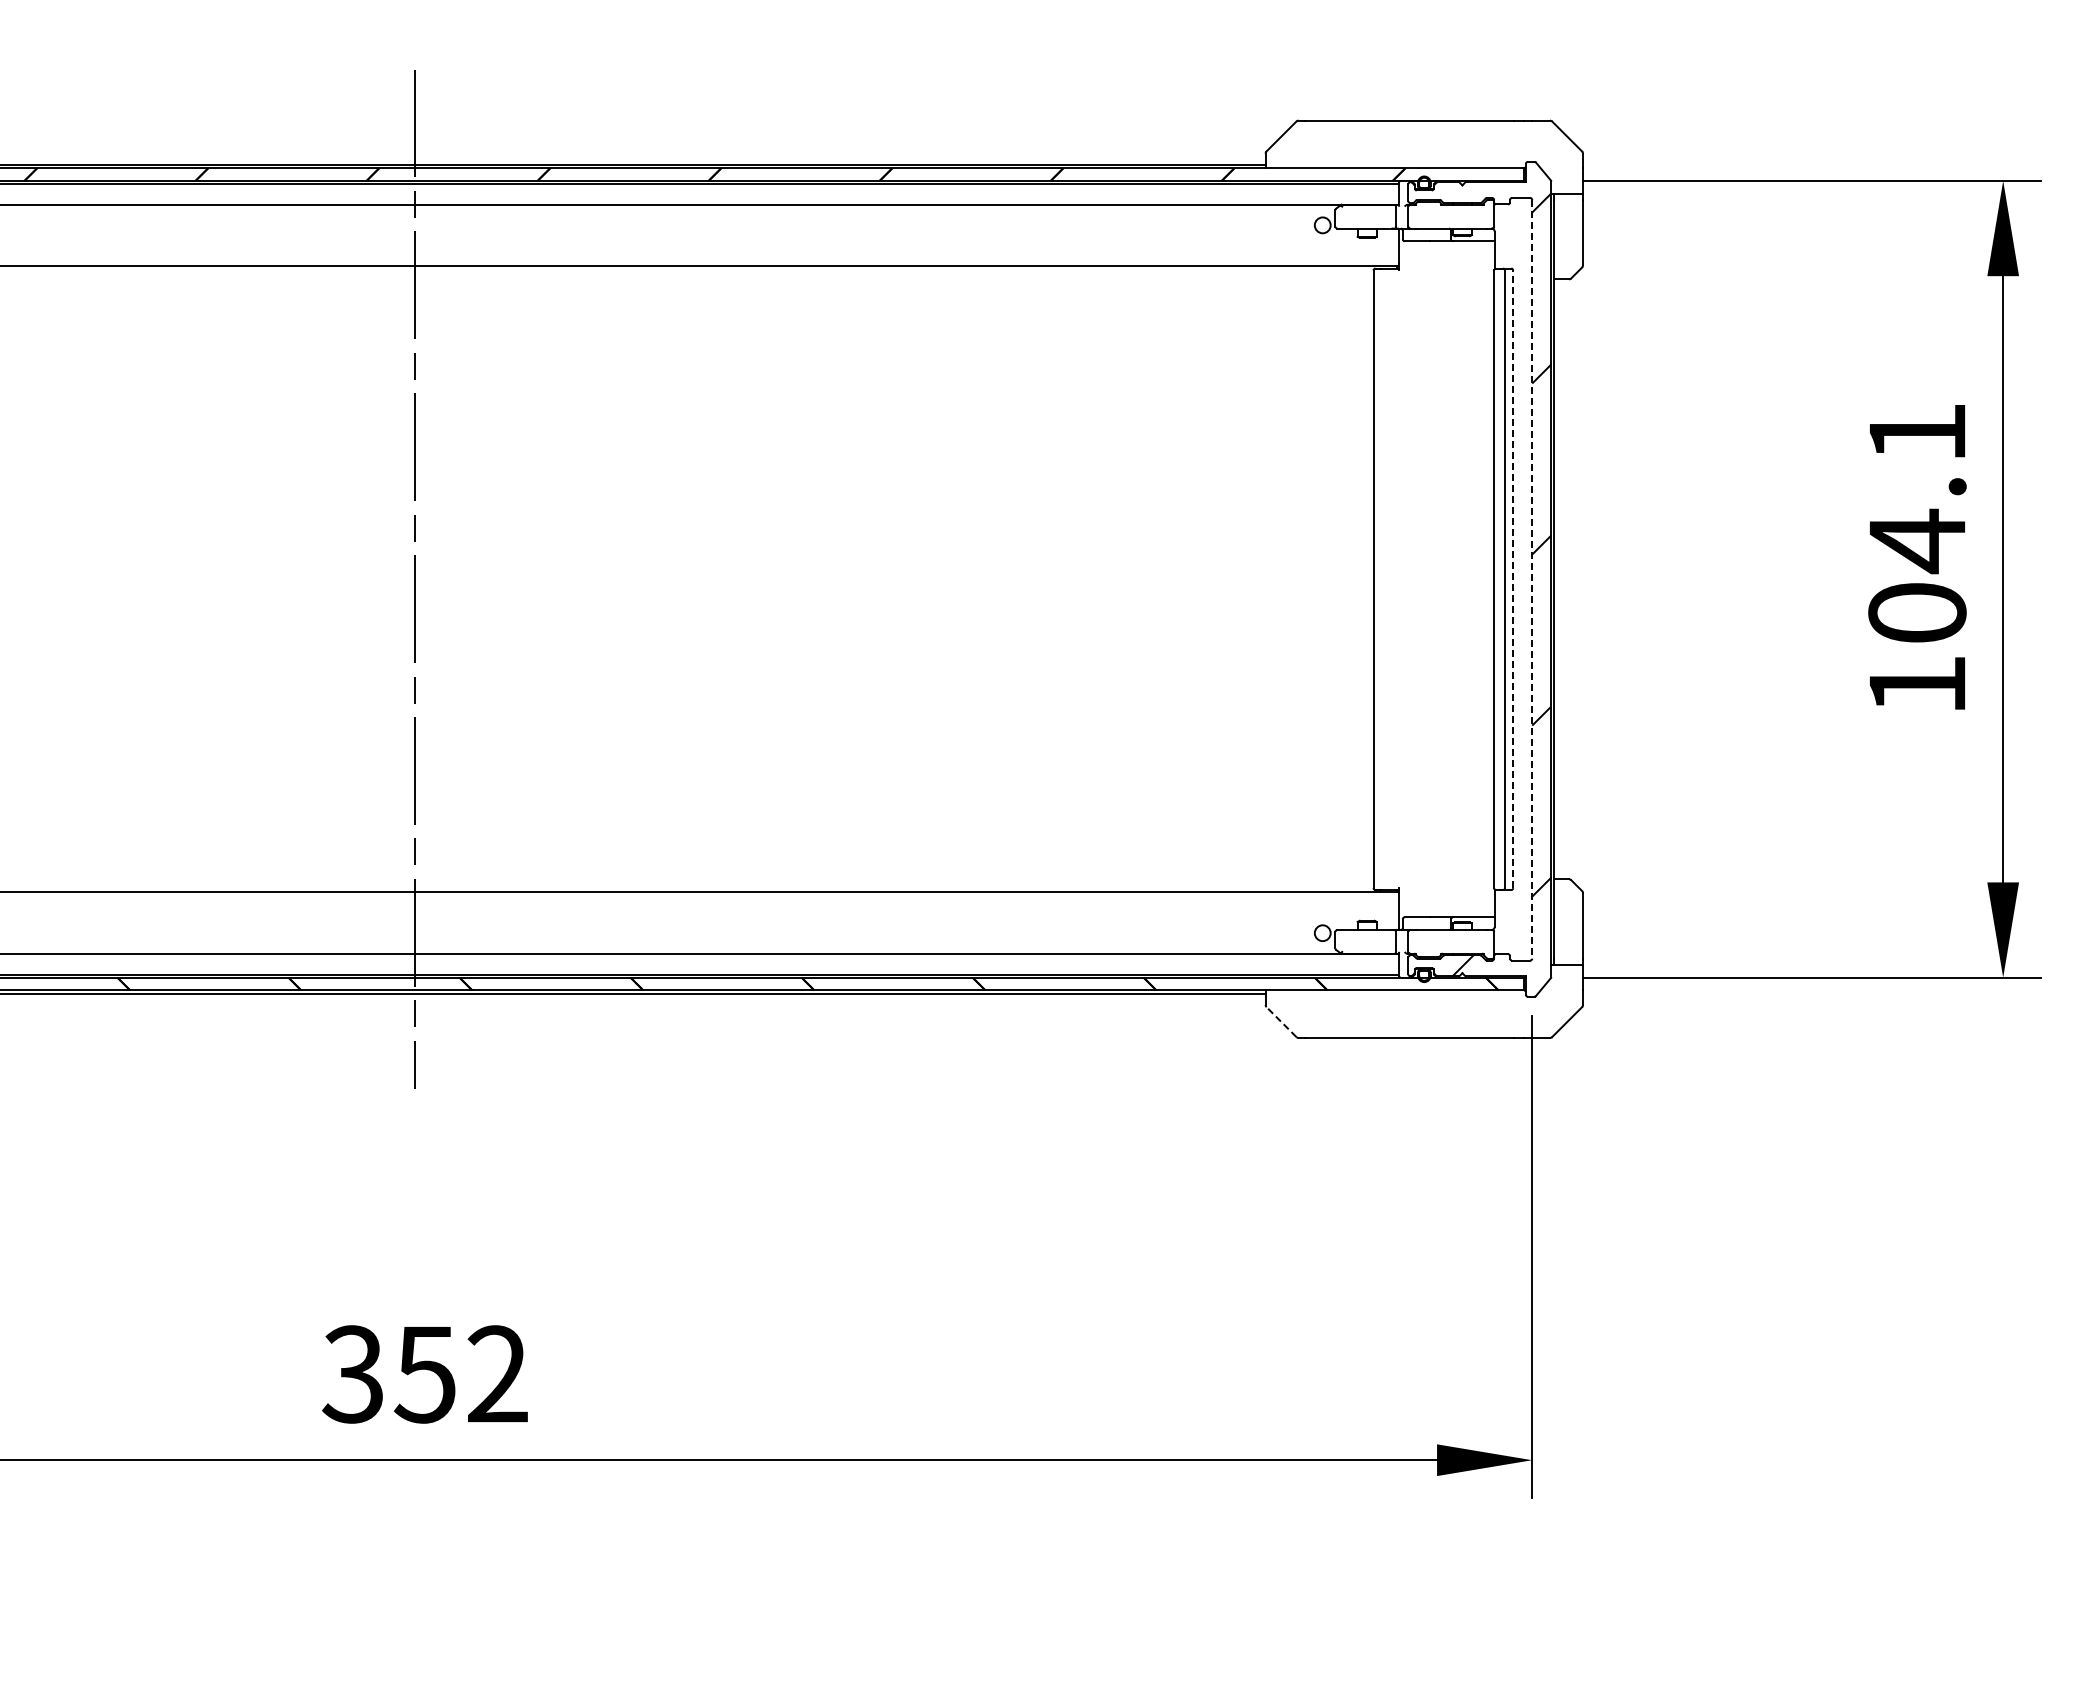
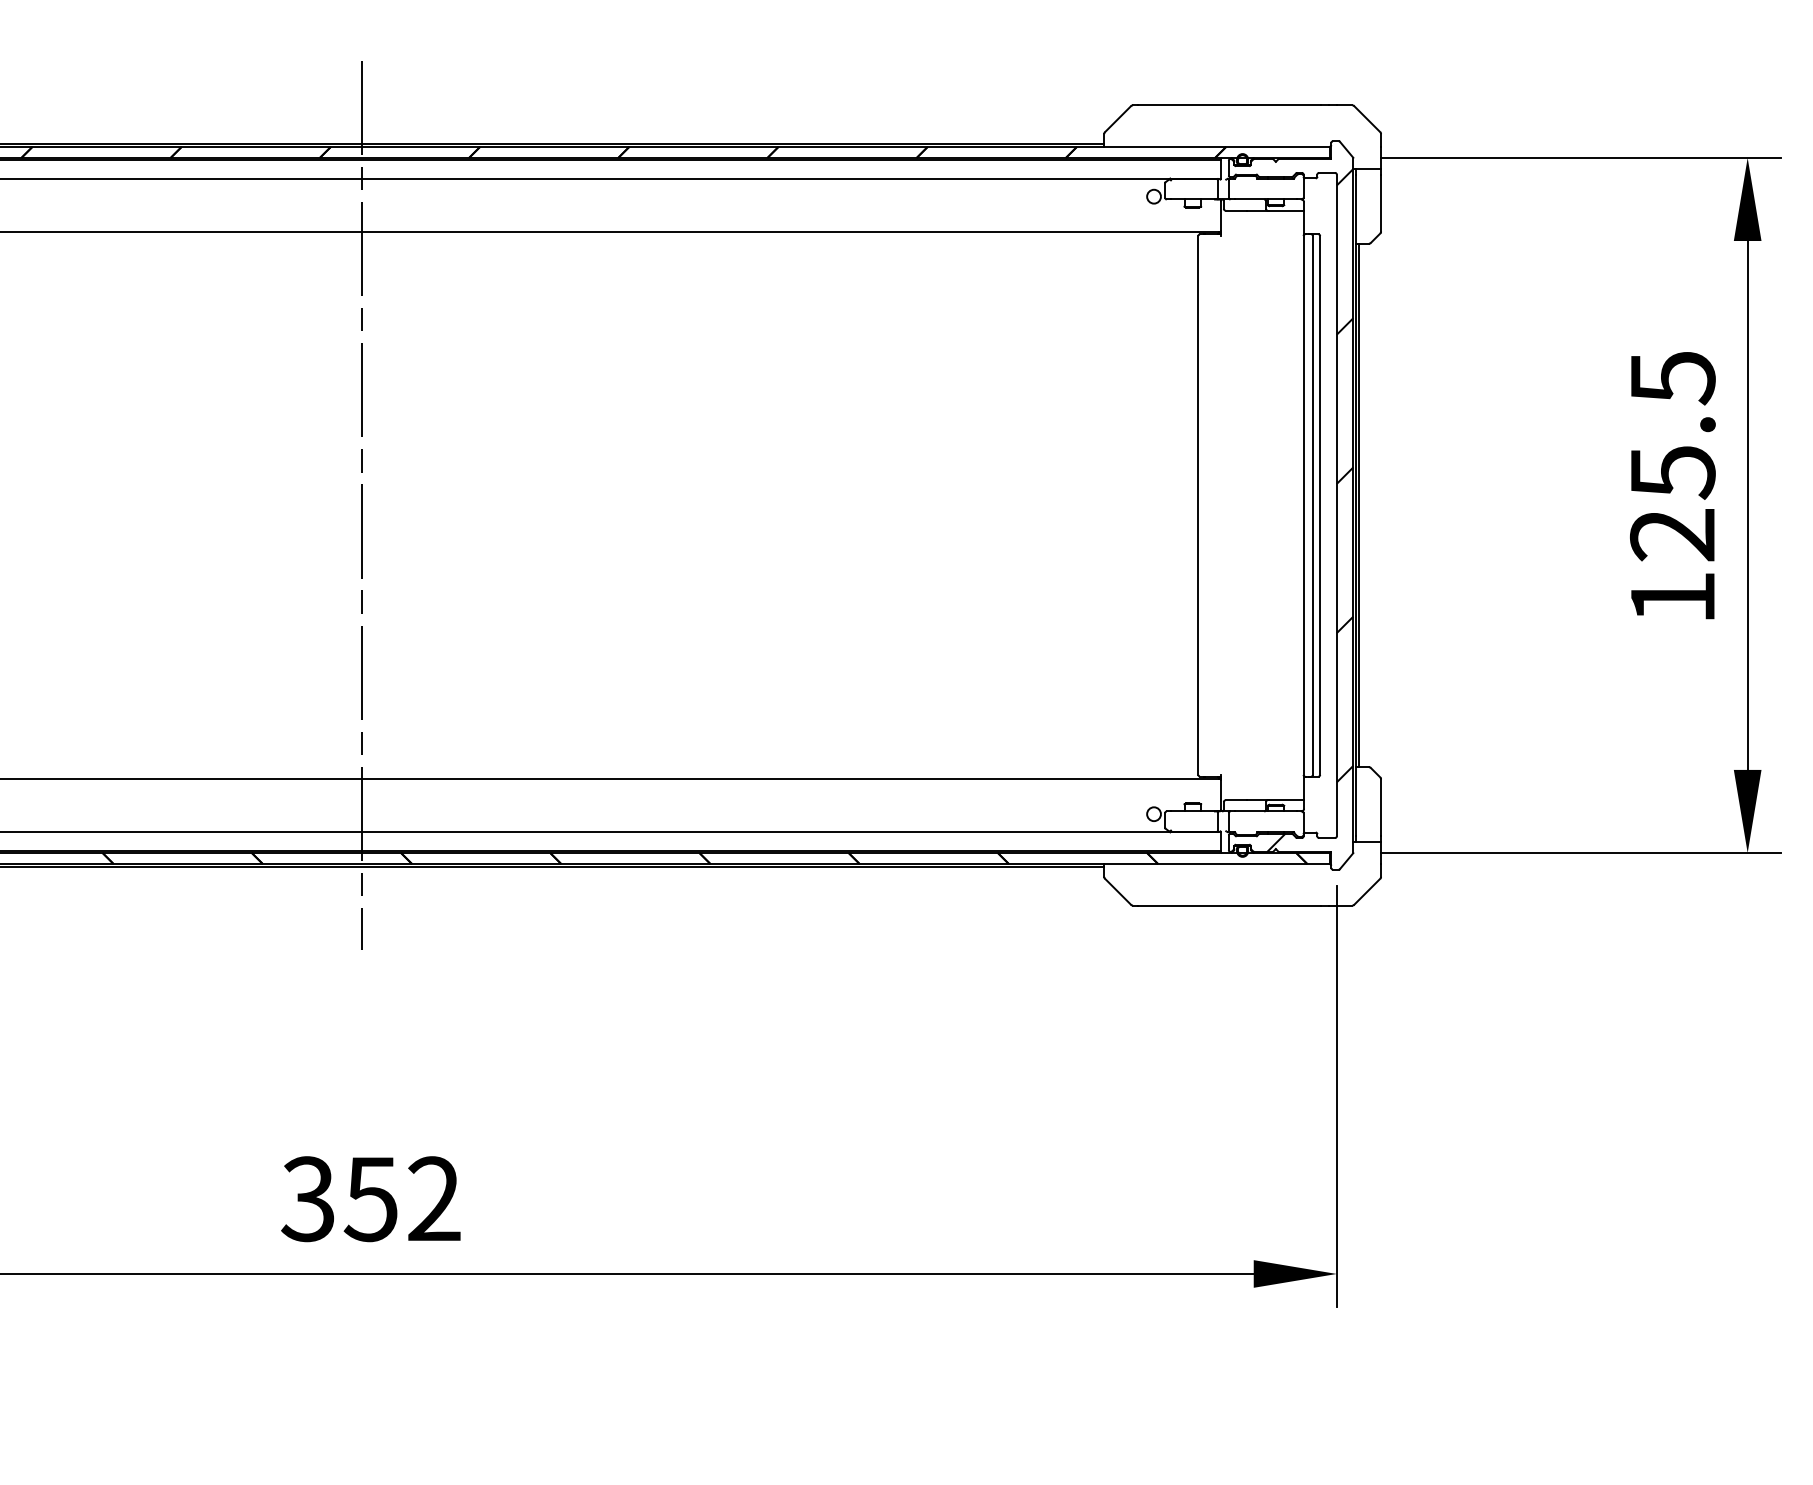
text: (1917, 523) -> (1672, 456), 104.1 -> 125.5
line: (1513, 579) -> (1320, 505), dashed -> solid
line: (1532, 579) -> (1337, 505), dashed -> solid
line: (1557, 579) -> (1358, 505), added
line: (1281, 1021) -> (1118, 891), dashed -> solid

